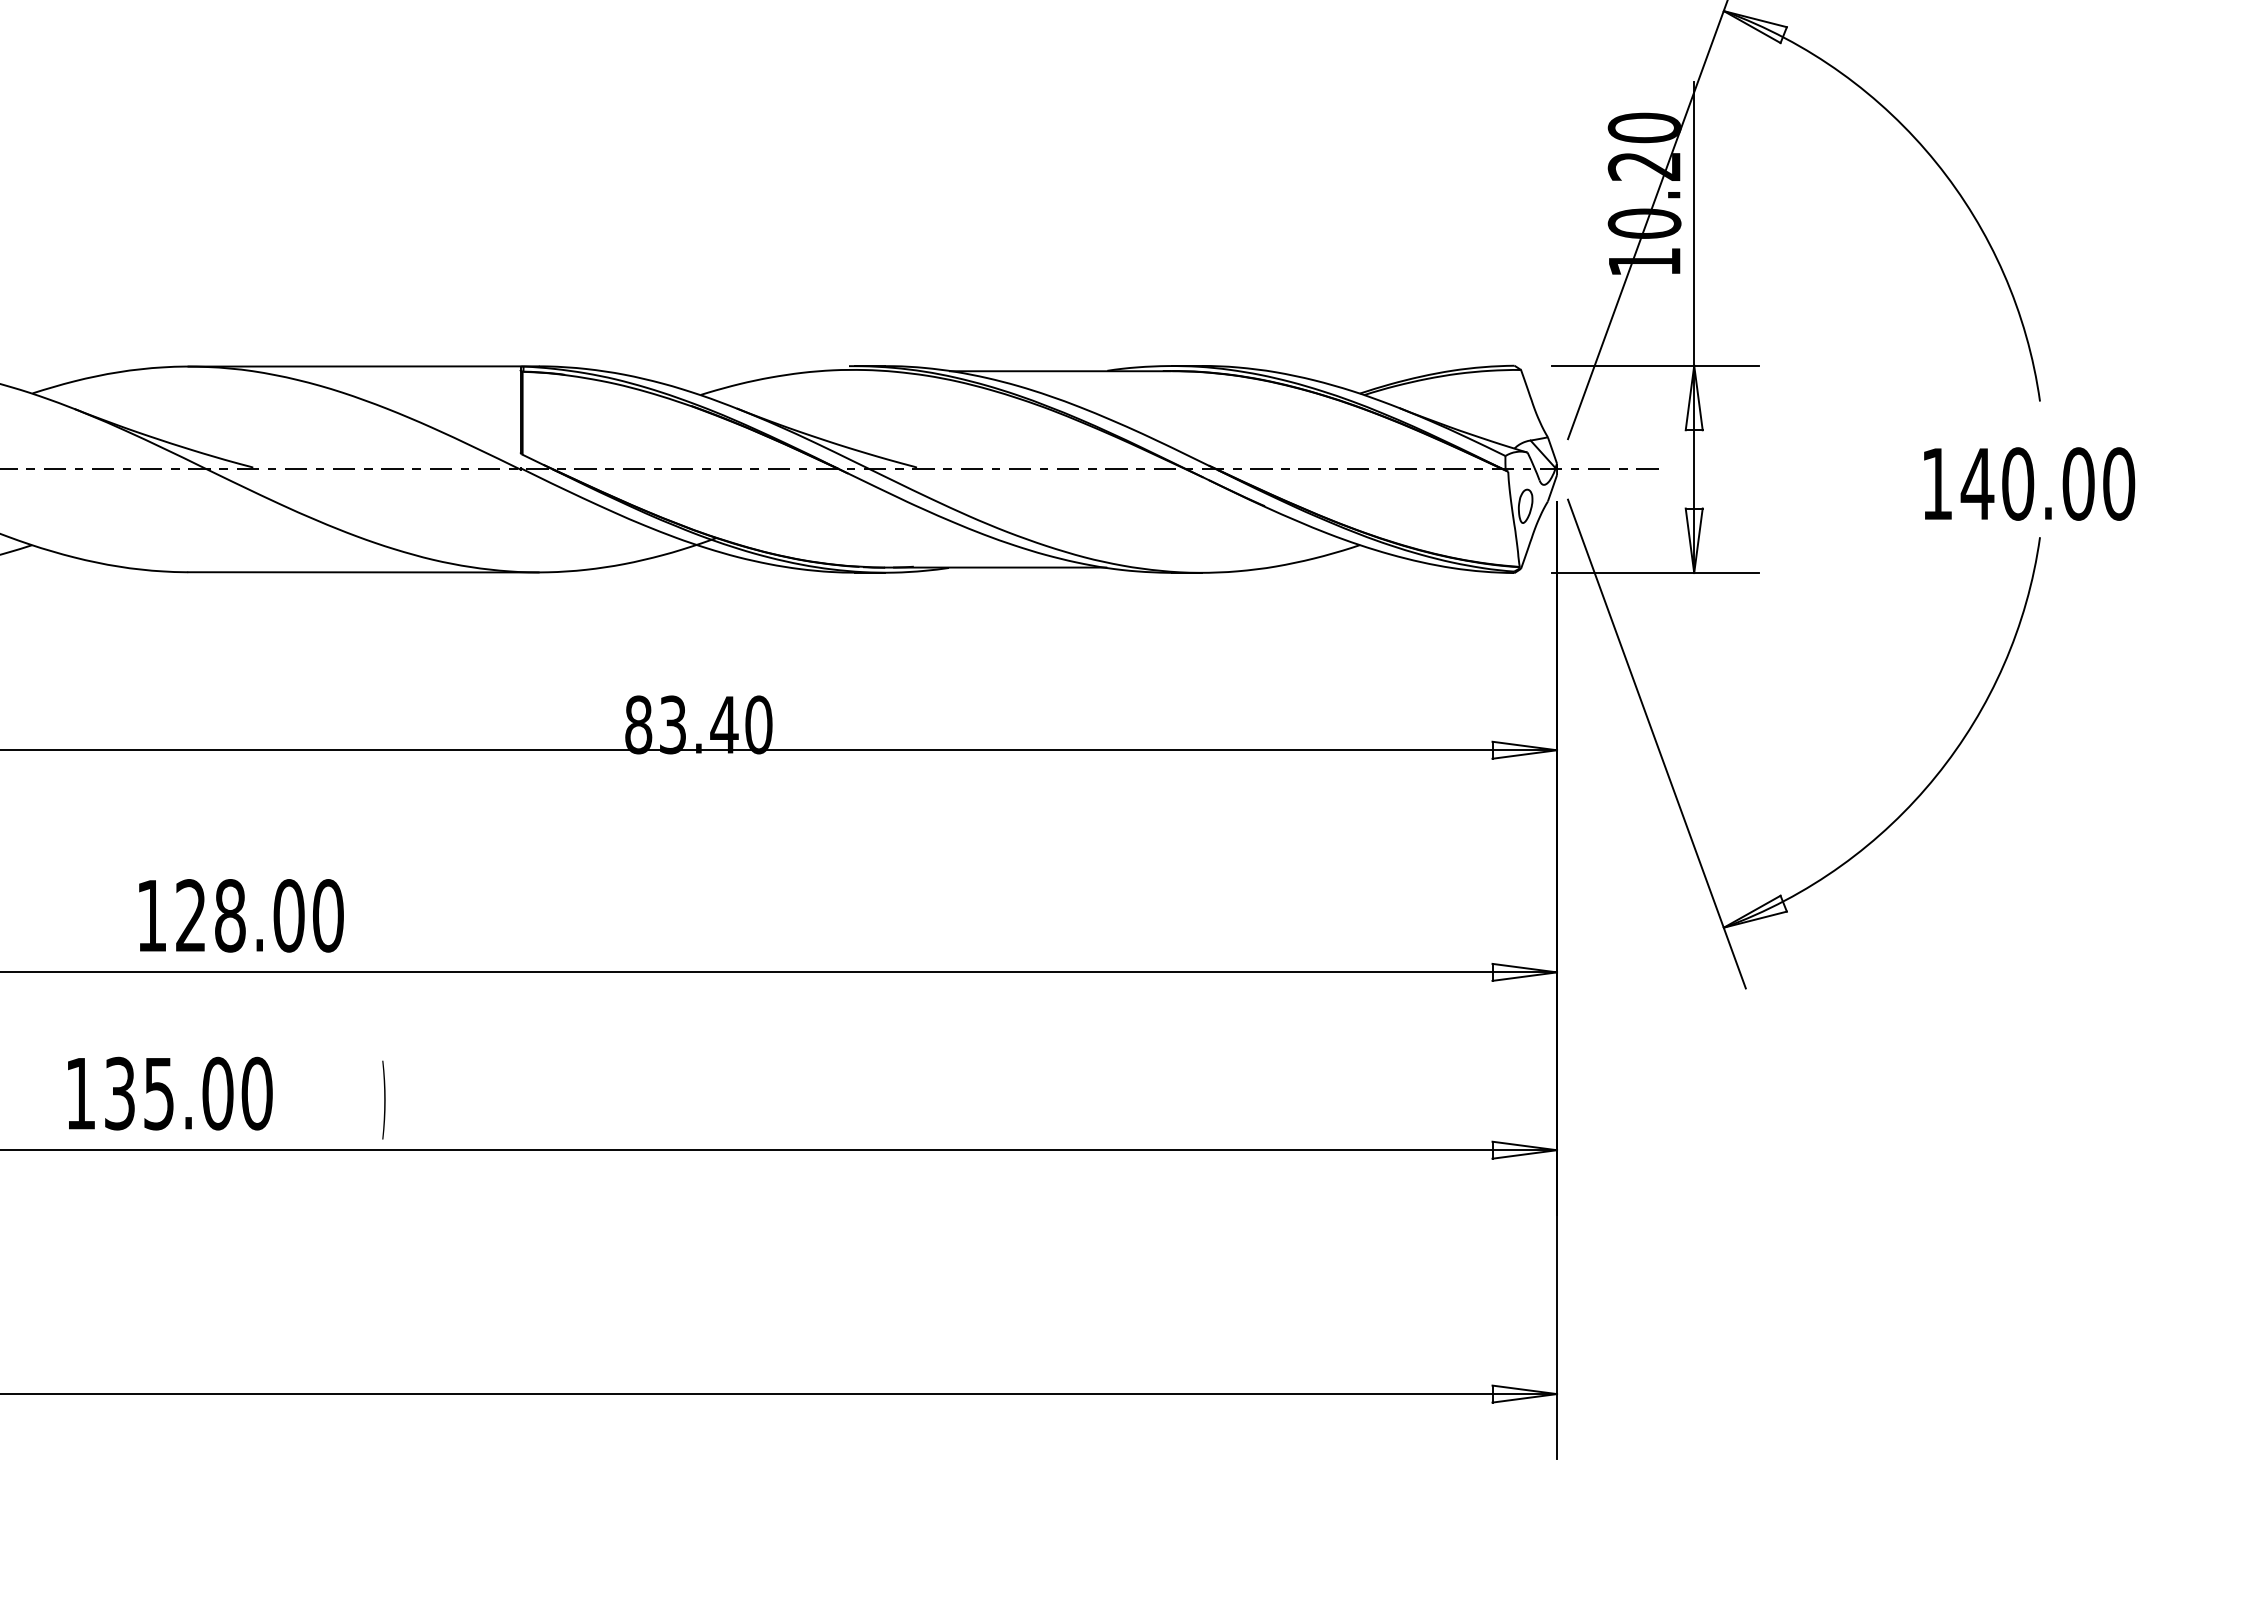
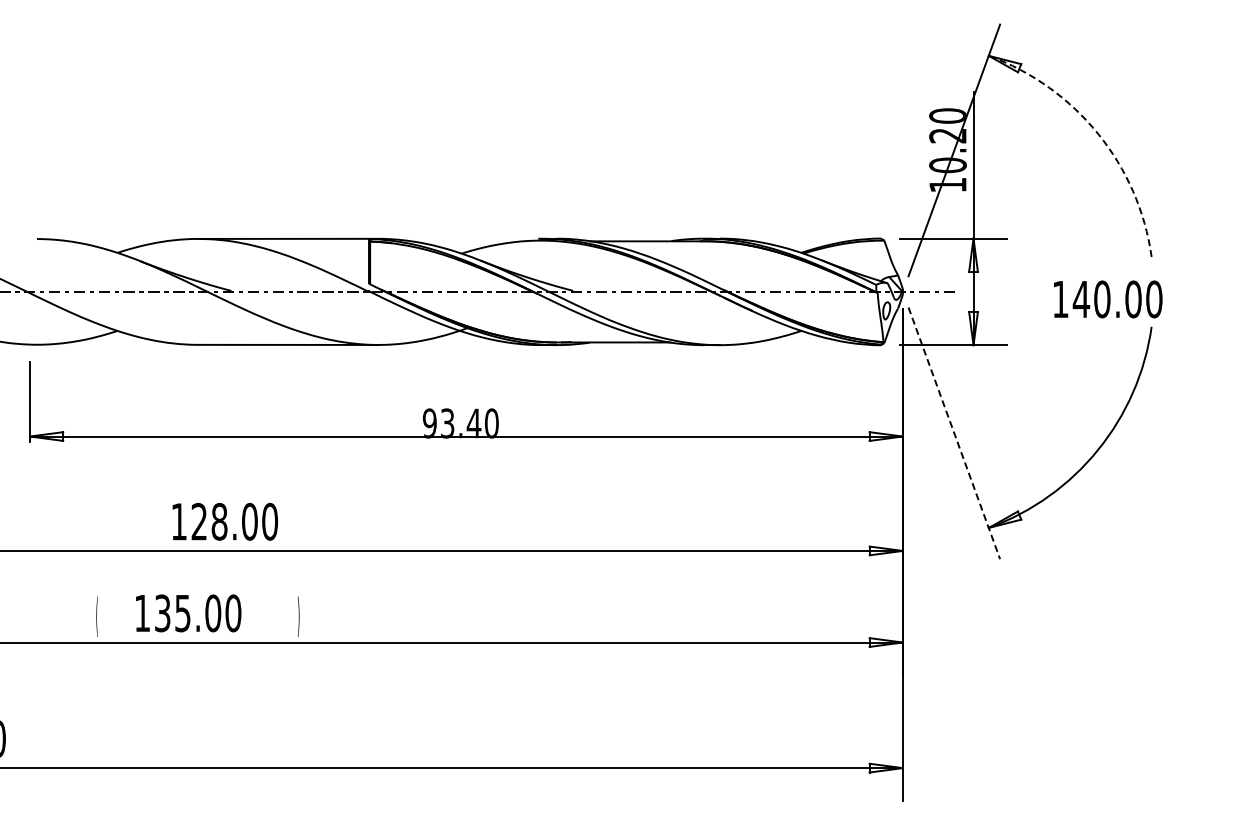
arc: (1936, 161) -> (1098, 133), solid -> dashed
text: (2030, 484) -> (1108, 299), moved
text: (637, 724) -> (429, 423), 83.40 -> 93.40
line: (1657, 744) -> (954, 433), solid -> dashed

